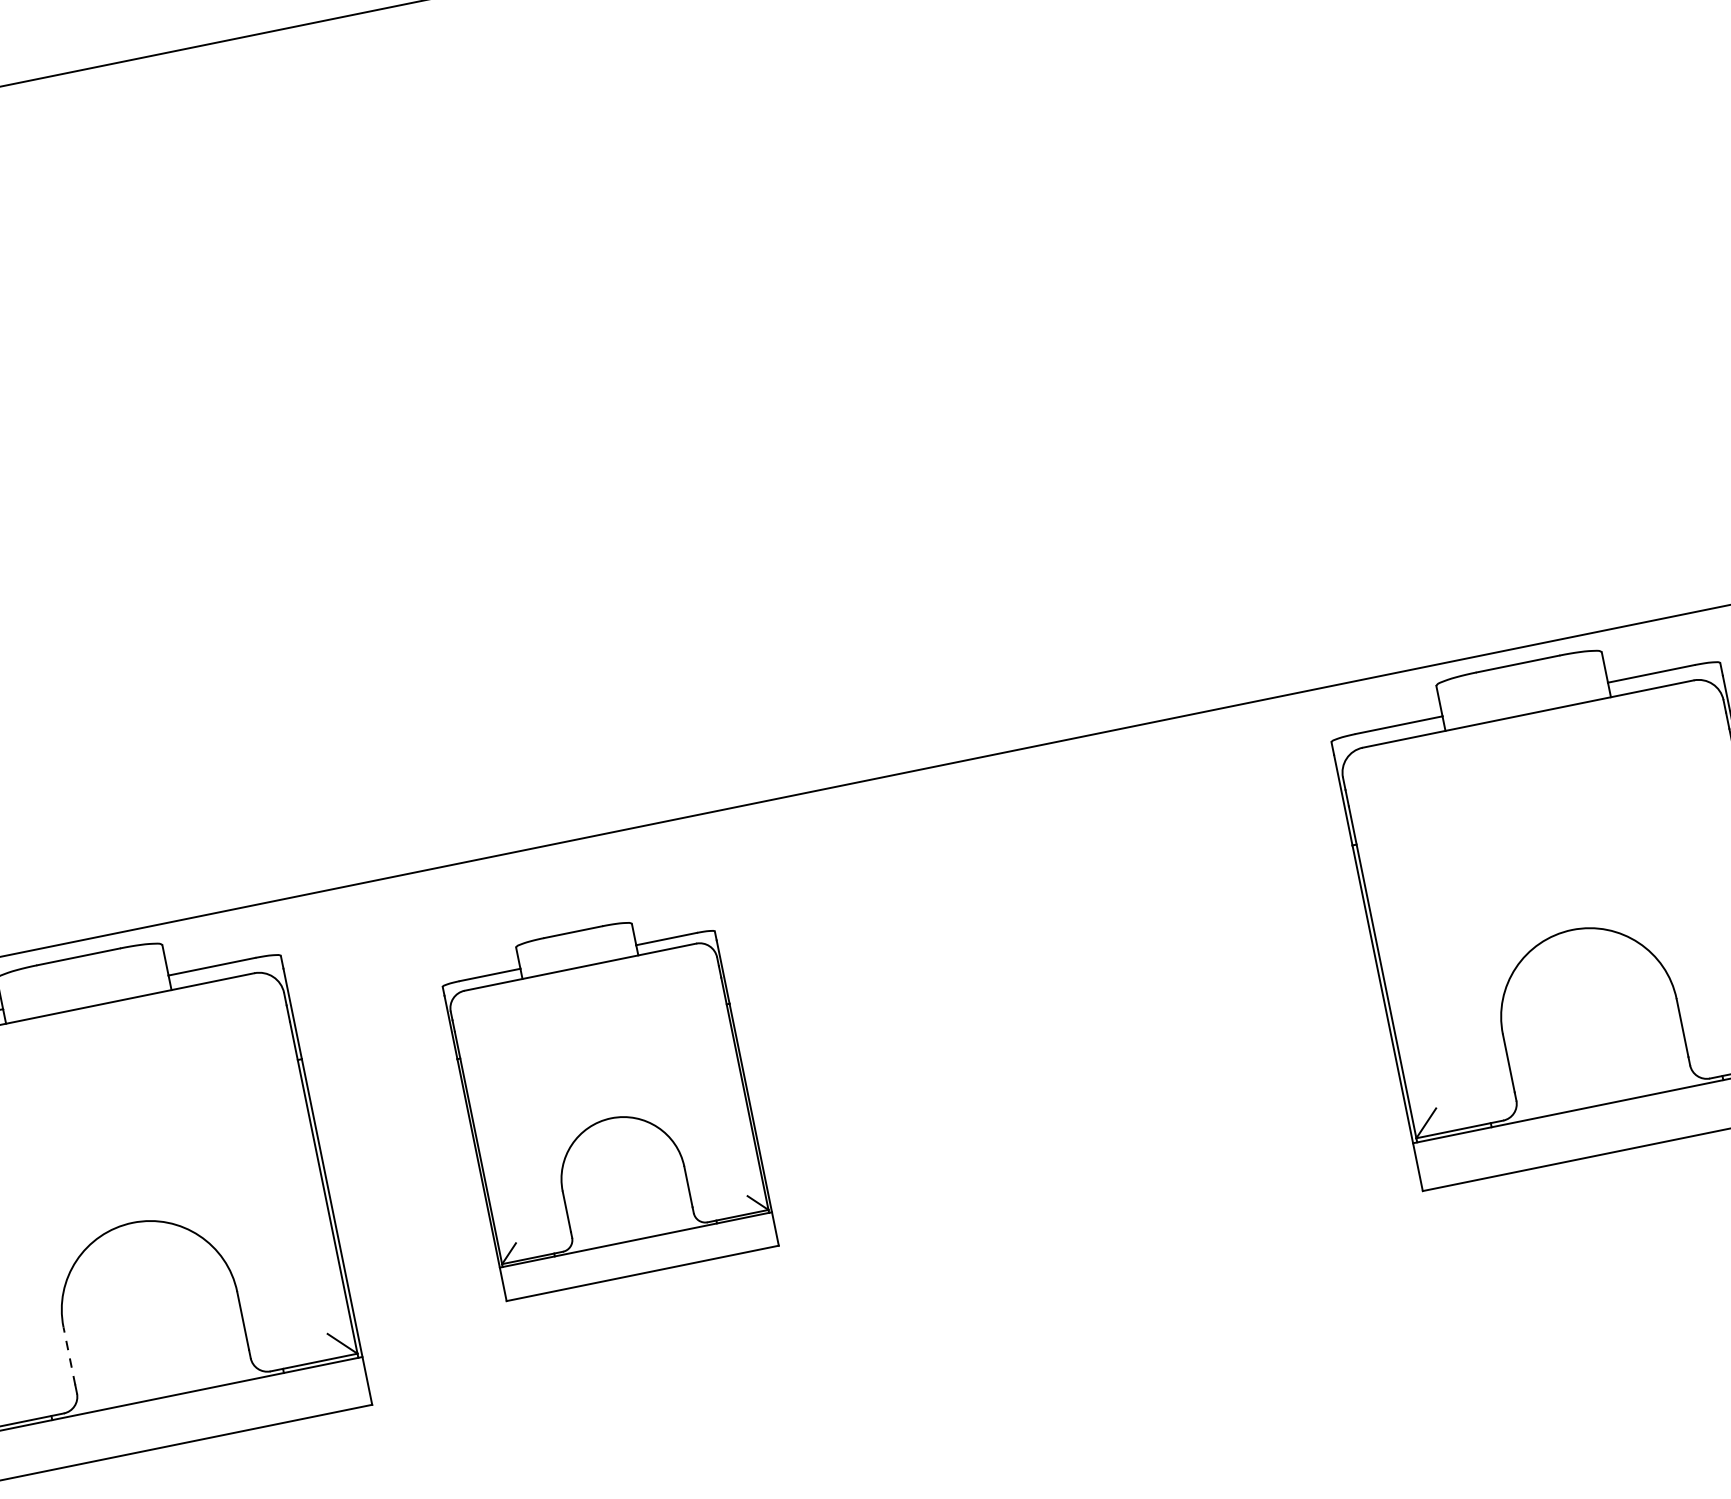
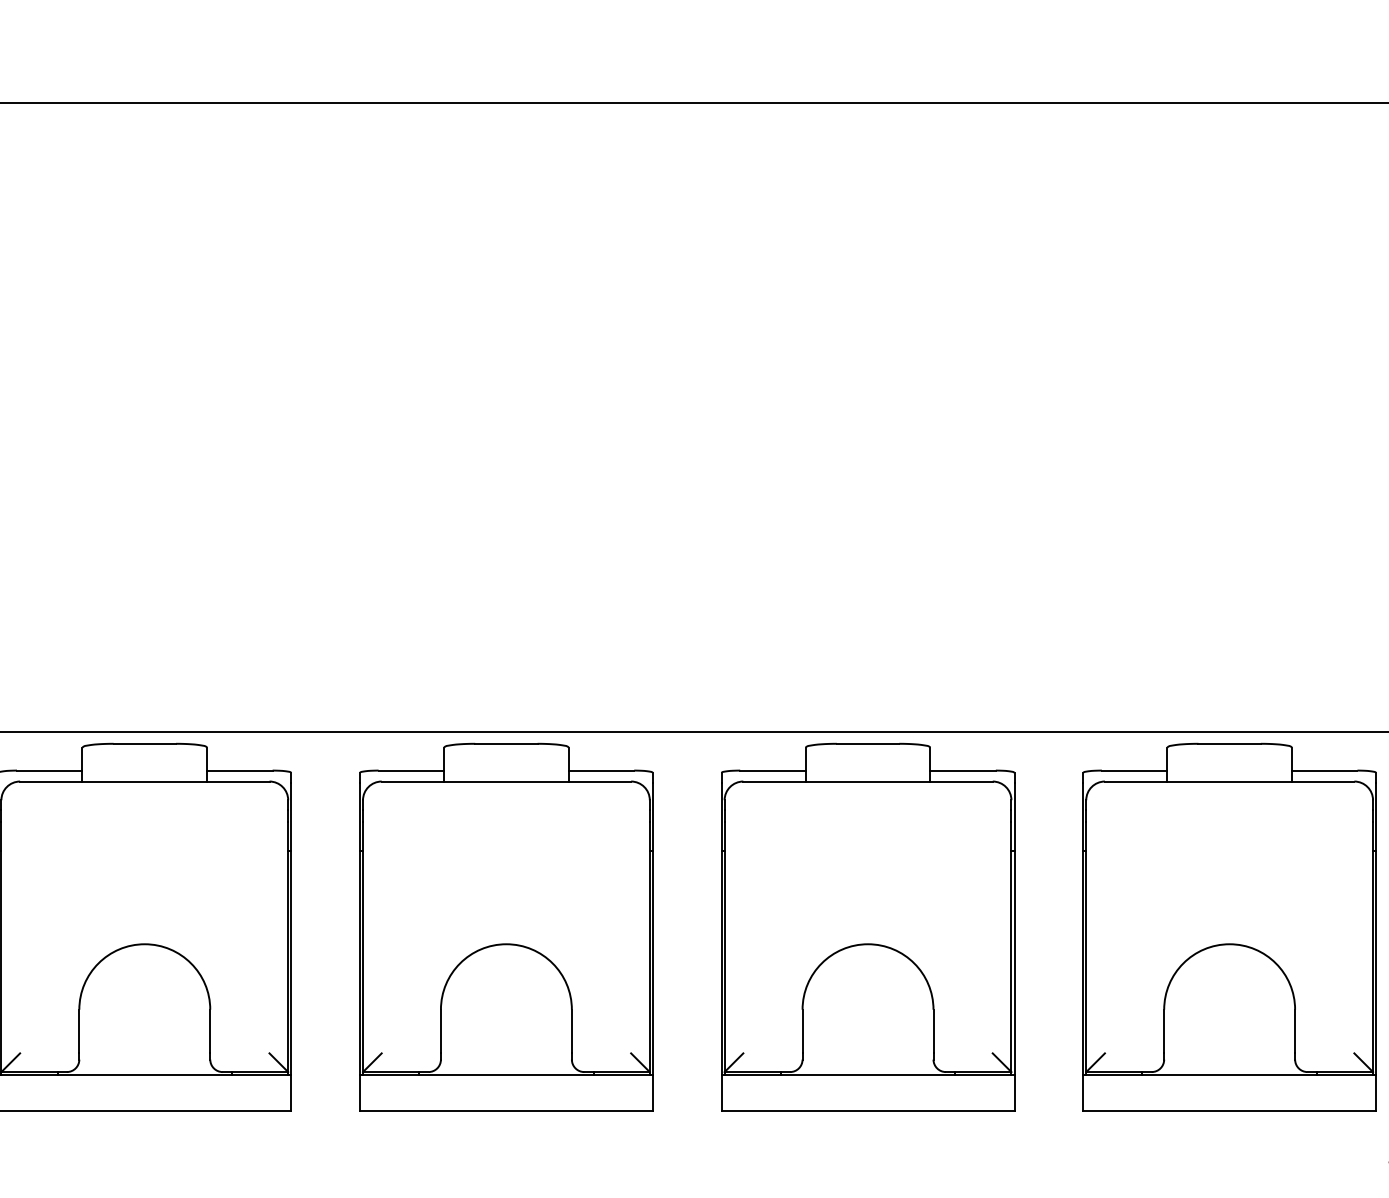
part: (1088, 1003) -> (868, 926), added
part: (607, 1101) -> (506, 926), size x1.43
line: (69, 1356) -> (79, 1031), dashed -> solid

